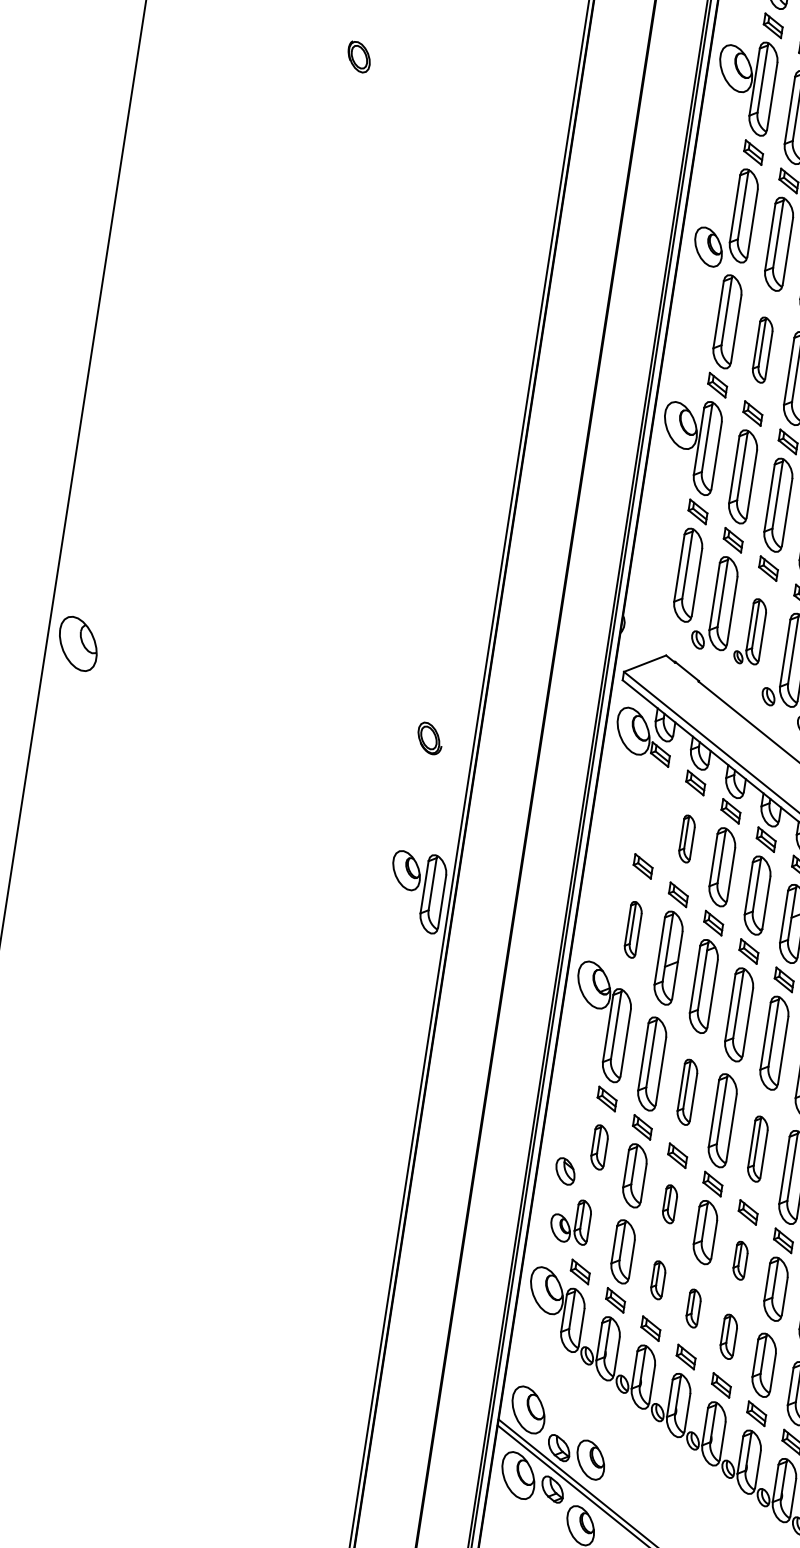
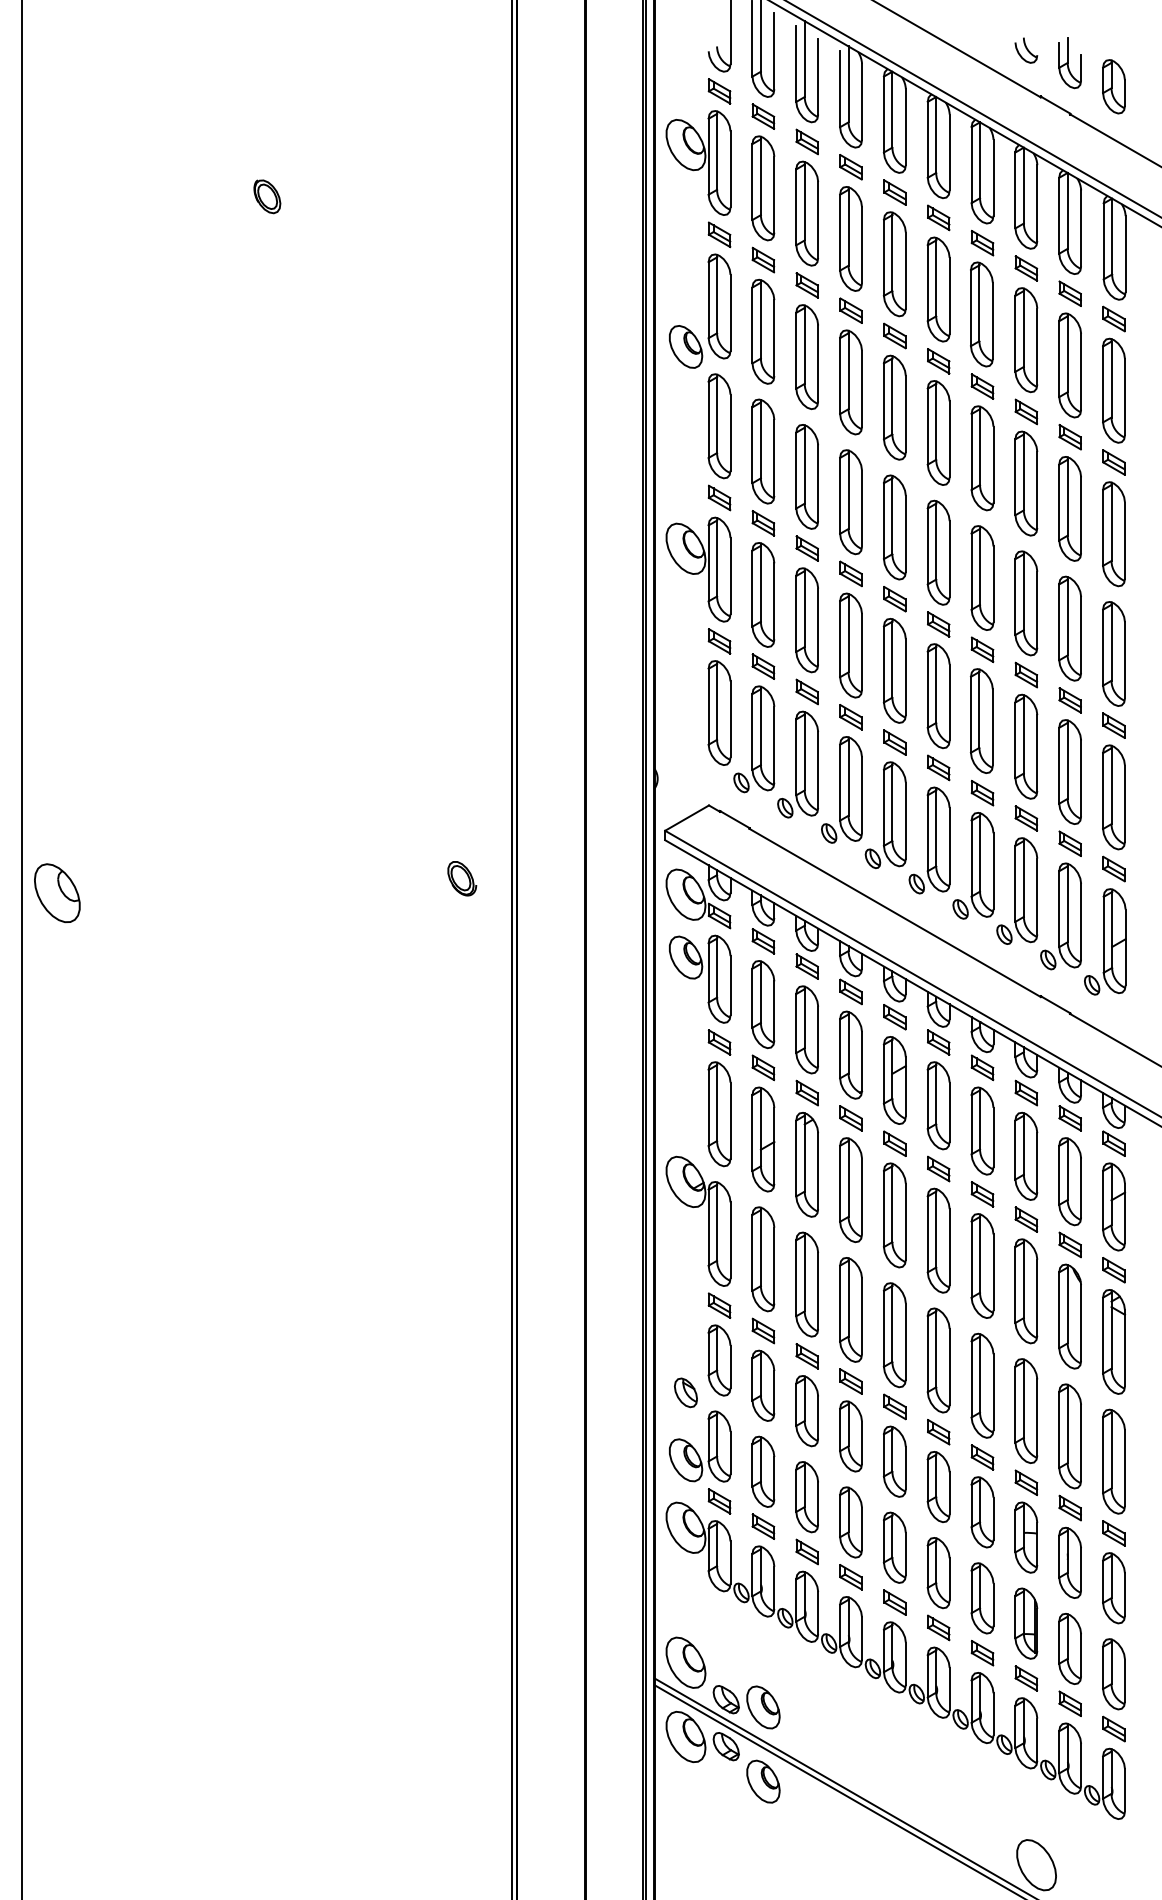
part: (762, 350) -> (763, 451), size x1.43
part: (750, 631) -> (797, 764), size x1.43
part: (430, 738) -> (462, 878), moved
part: (687, 838) -> (763, 1004), size x1.67
part: (416, 891) -> (700, 978), moved
part: (633, 930) -> (719, 1114), size x1.67
part: (686, 1092) -> (806, 1284), size x1.43
part: (599, 1147) -> (719, 1360), size x1.43
part: (757, 1149) -> (894, 1335), size x1.43
part: (669, 1204) -> (806, 1411), size x1.67
part: (570, 1220) -> (700, 1446), size x1.43
part: (740, 1260) -> (894, 1461), size x1.67
part: (657, 1280) -> (806, 1497), size x1.67
part: (693, 1308) -> (850, 1522), size x1.67
part: (728, 1336) -> (894, 1547), size x1.43

